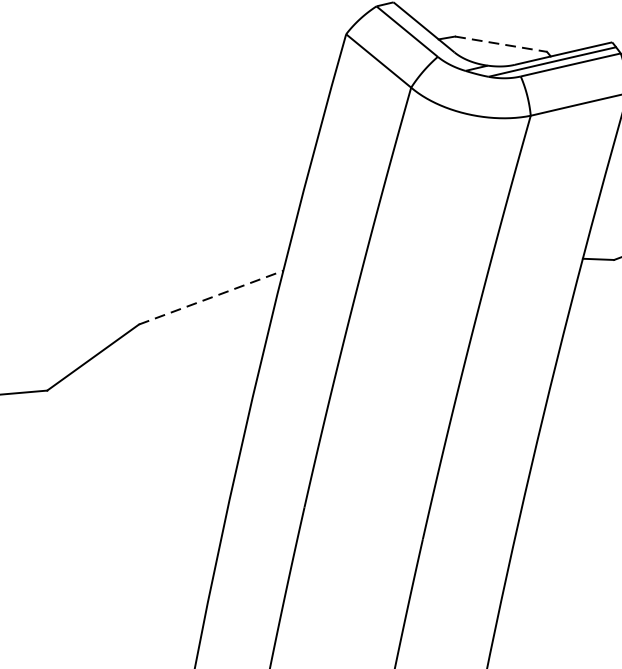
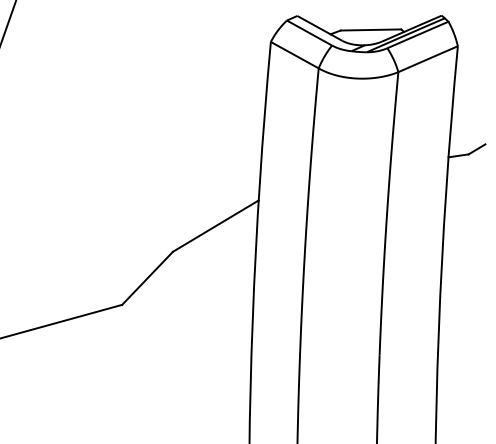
line: (502, 43) -> (371, 29), dashed -> solid
line: (210, 298) -> (215, 226), dashed -> solid

